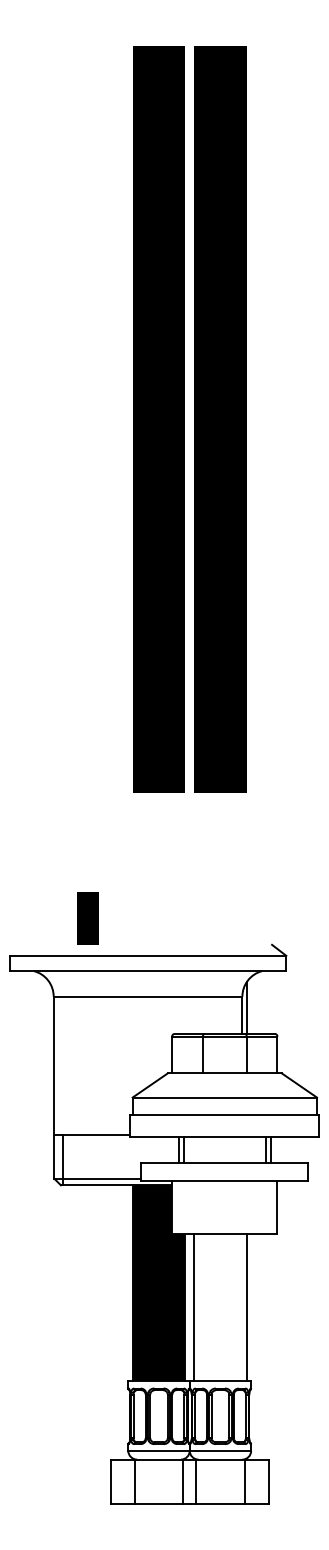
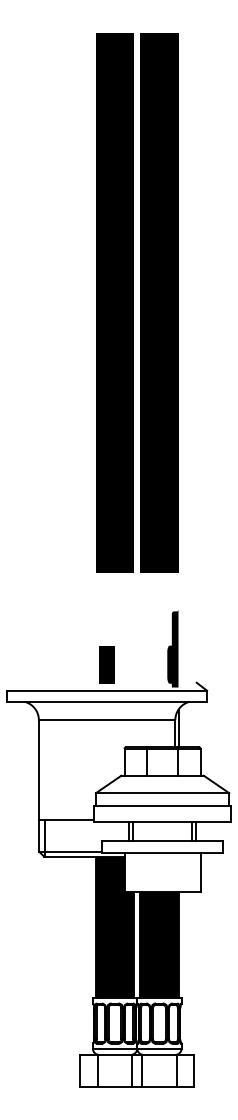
fill: (238, 897) -> (172, 648), added
part: (87, 918) -> (106, 664), moved
fill: (220, 1306) -> (159, 944), added

